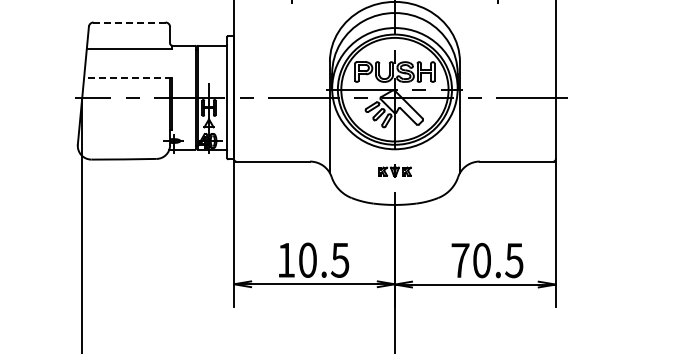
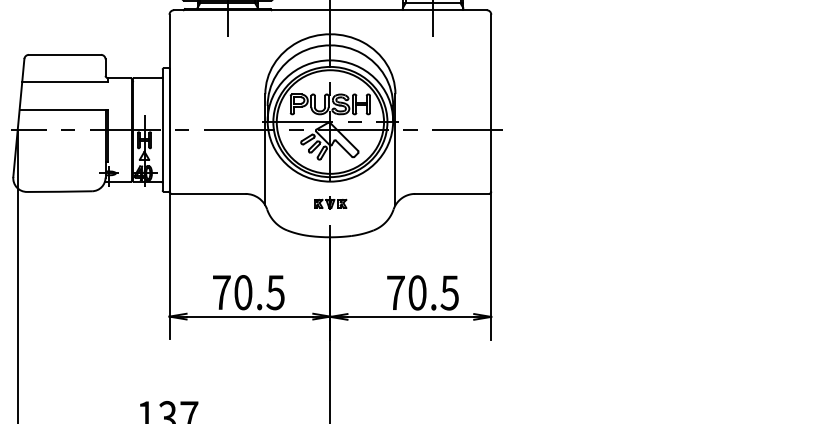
line: (129, 22) -> (64, 54), dashed -> solid
line: (128, 78) -> (63, 110), dashed -> solid
text: (286, 260) -> (221, 292), 10.5 -> 70.5

